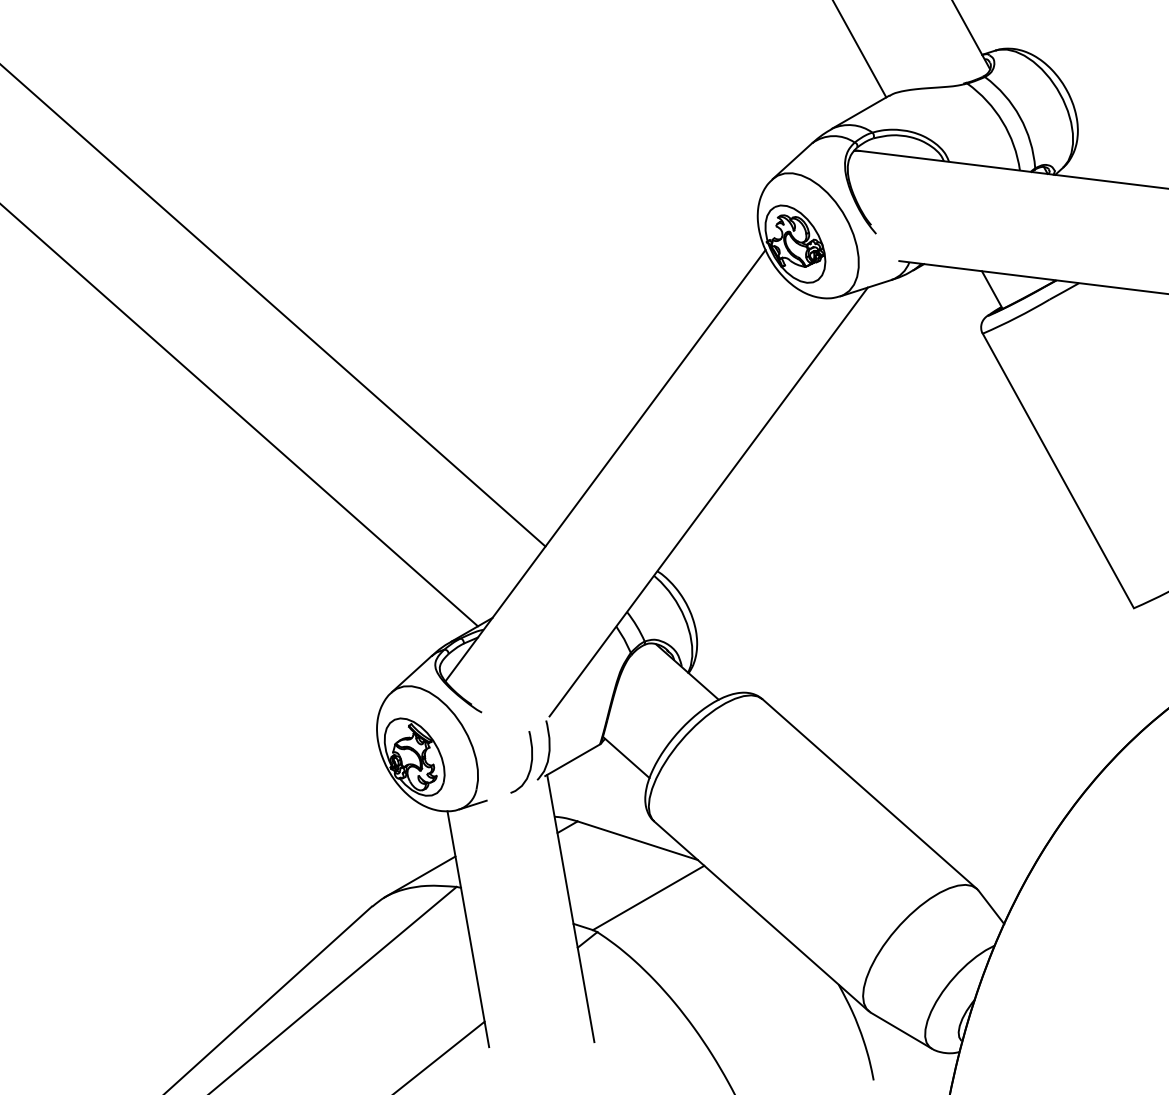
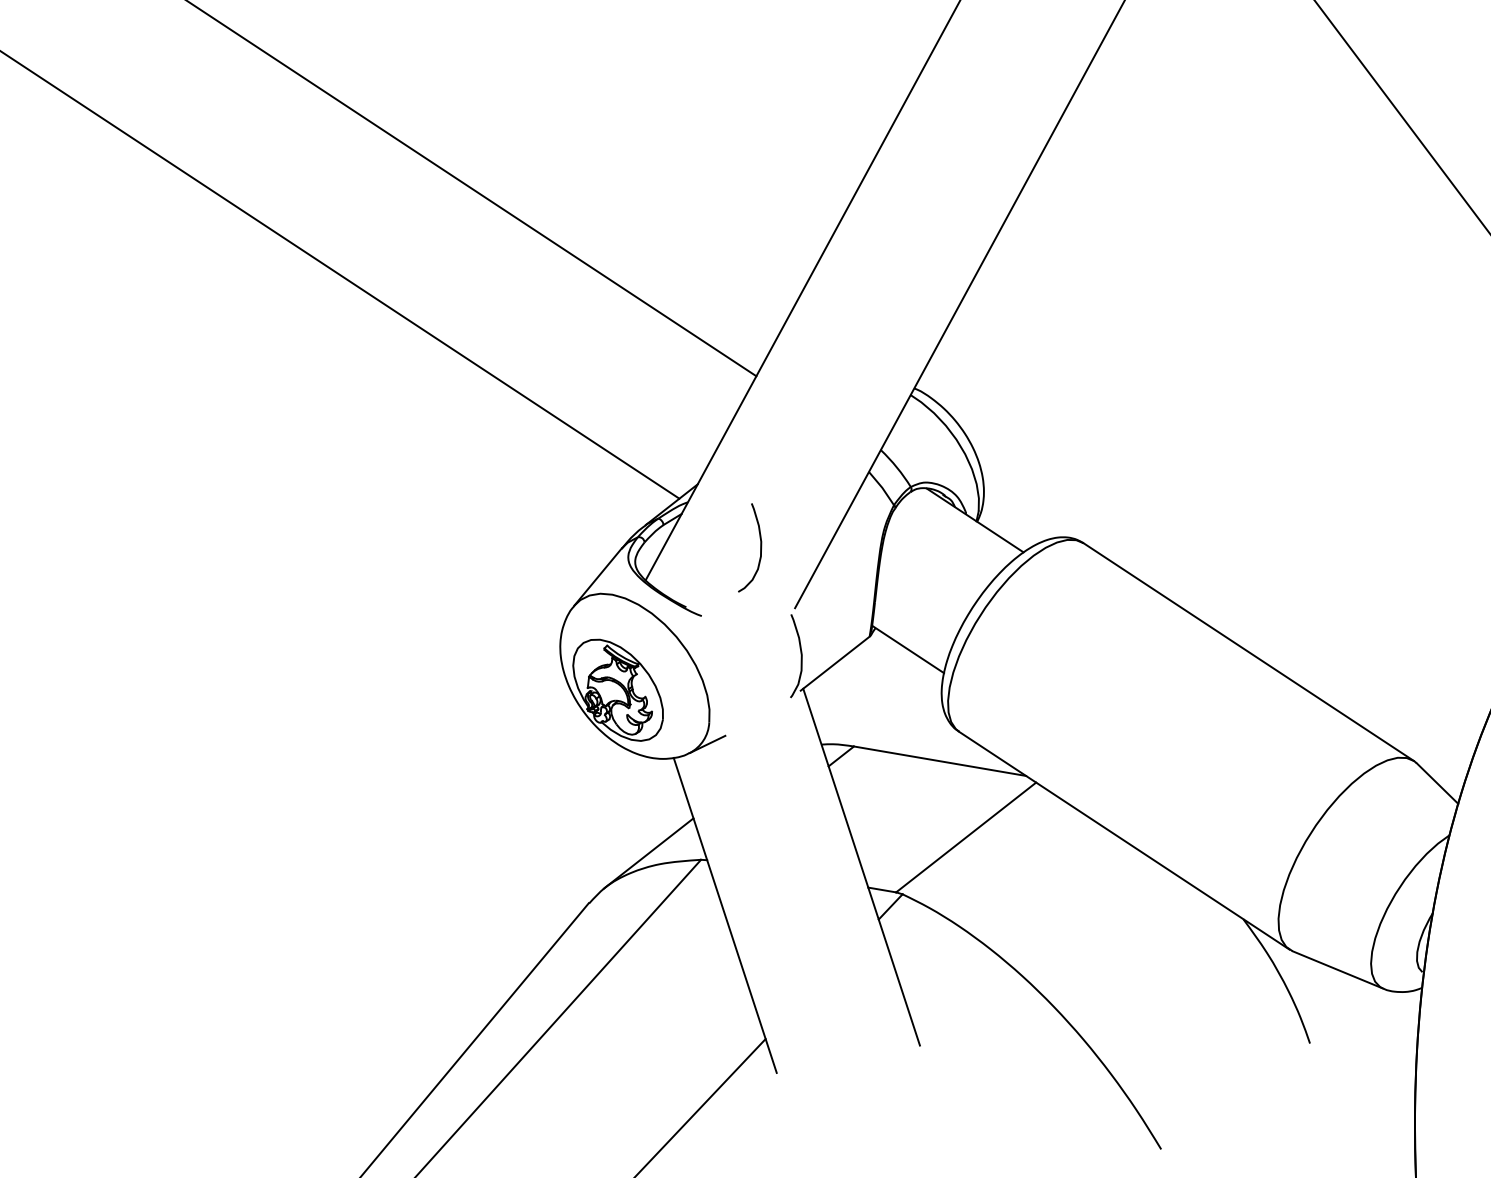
curve: (530, 762) -> (759, 546), moved

